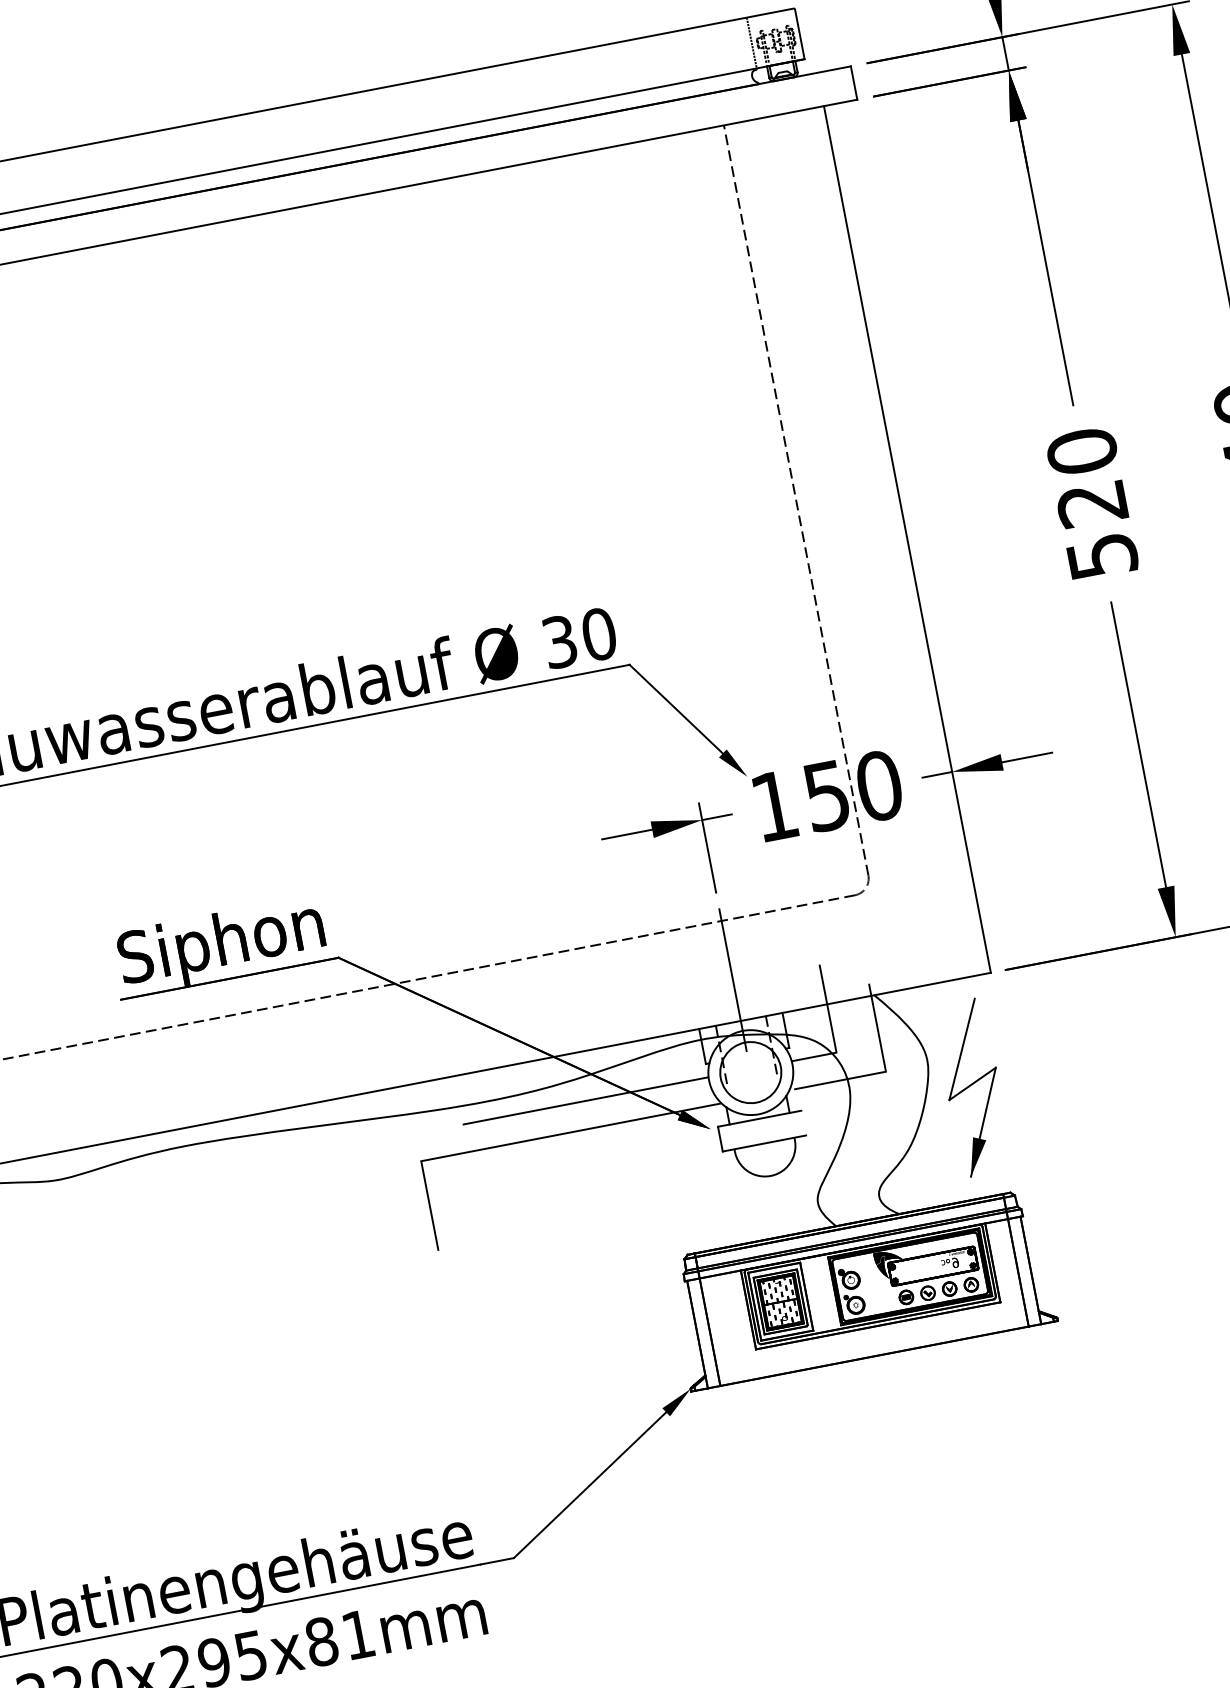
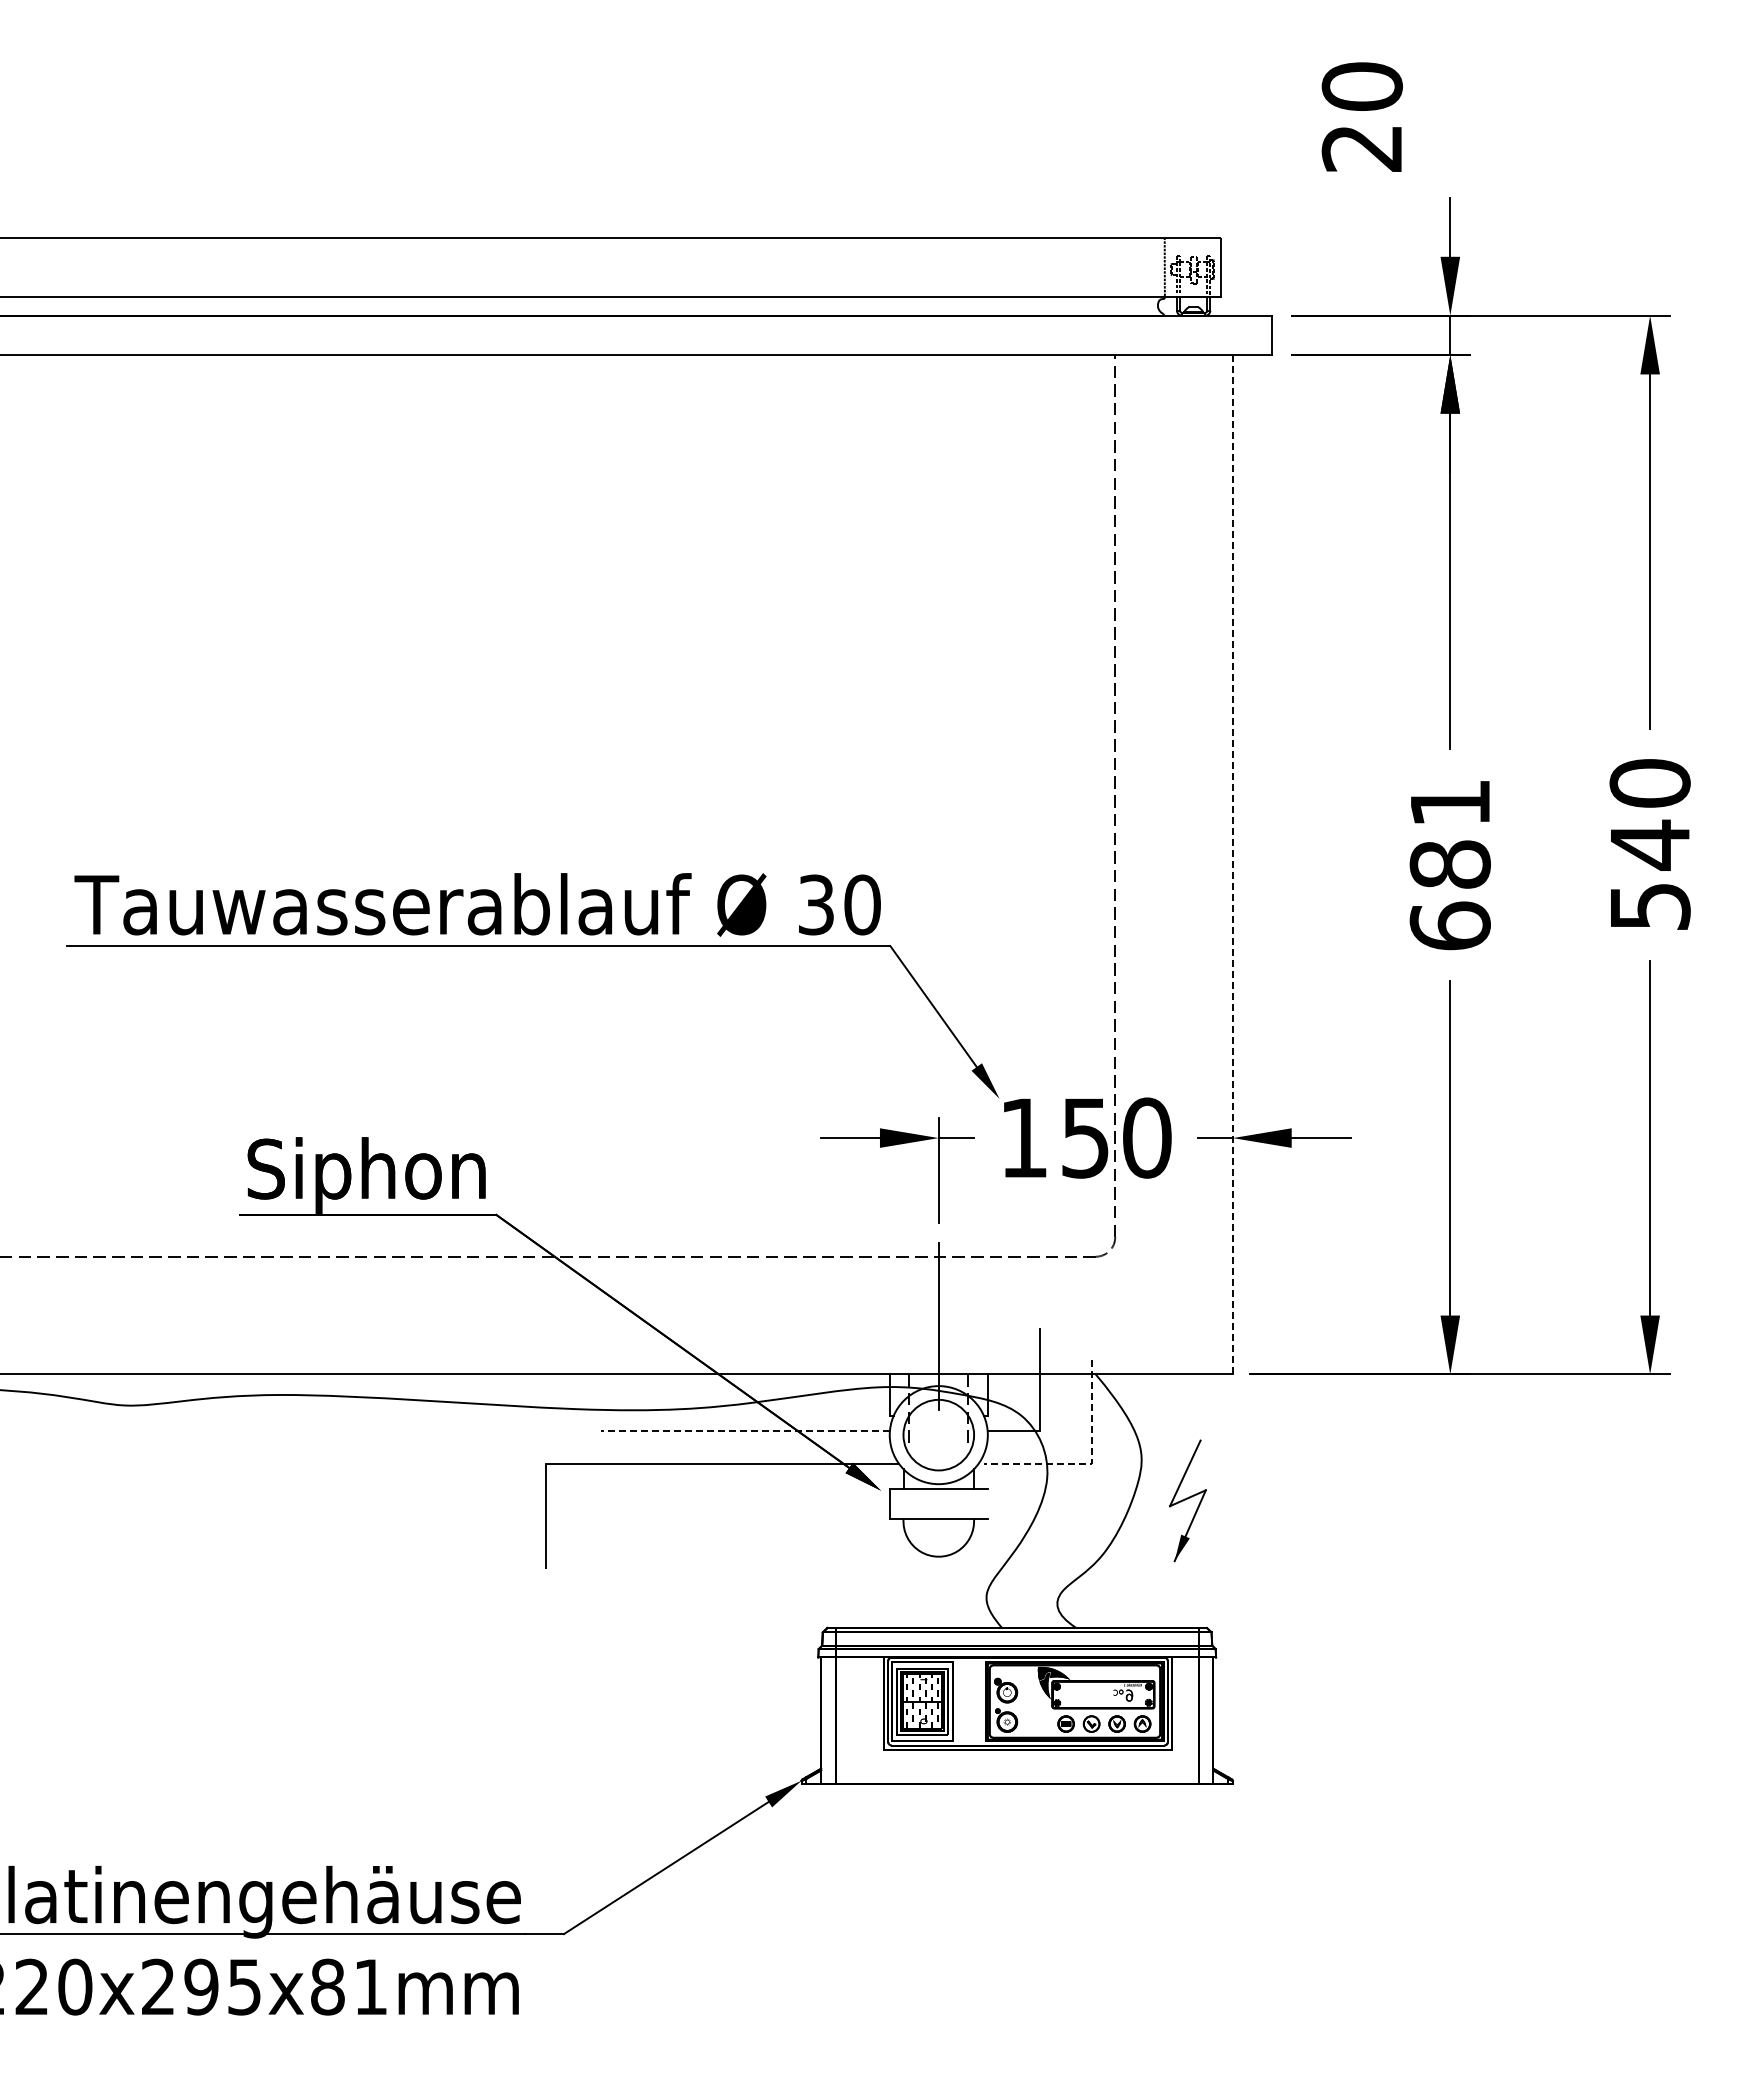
text: (1091, 503) -> (1449, 864), 520 -> 681
line: (907, 539) -> (1232, 864), solid -> dashed
line: (884, 1071) -> (1090, 1463), solid -> dashed
part: (972, 1087) -> (1187, 1500), size x0.6
line: (585, 1101) -> (745, 1431), solid -> dashed

